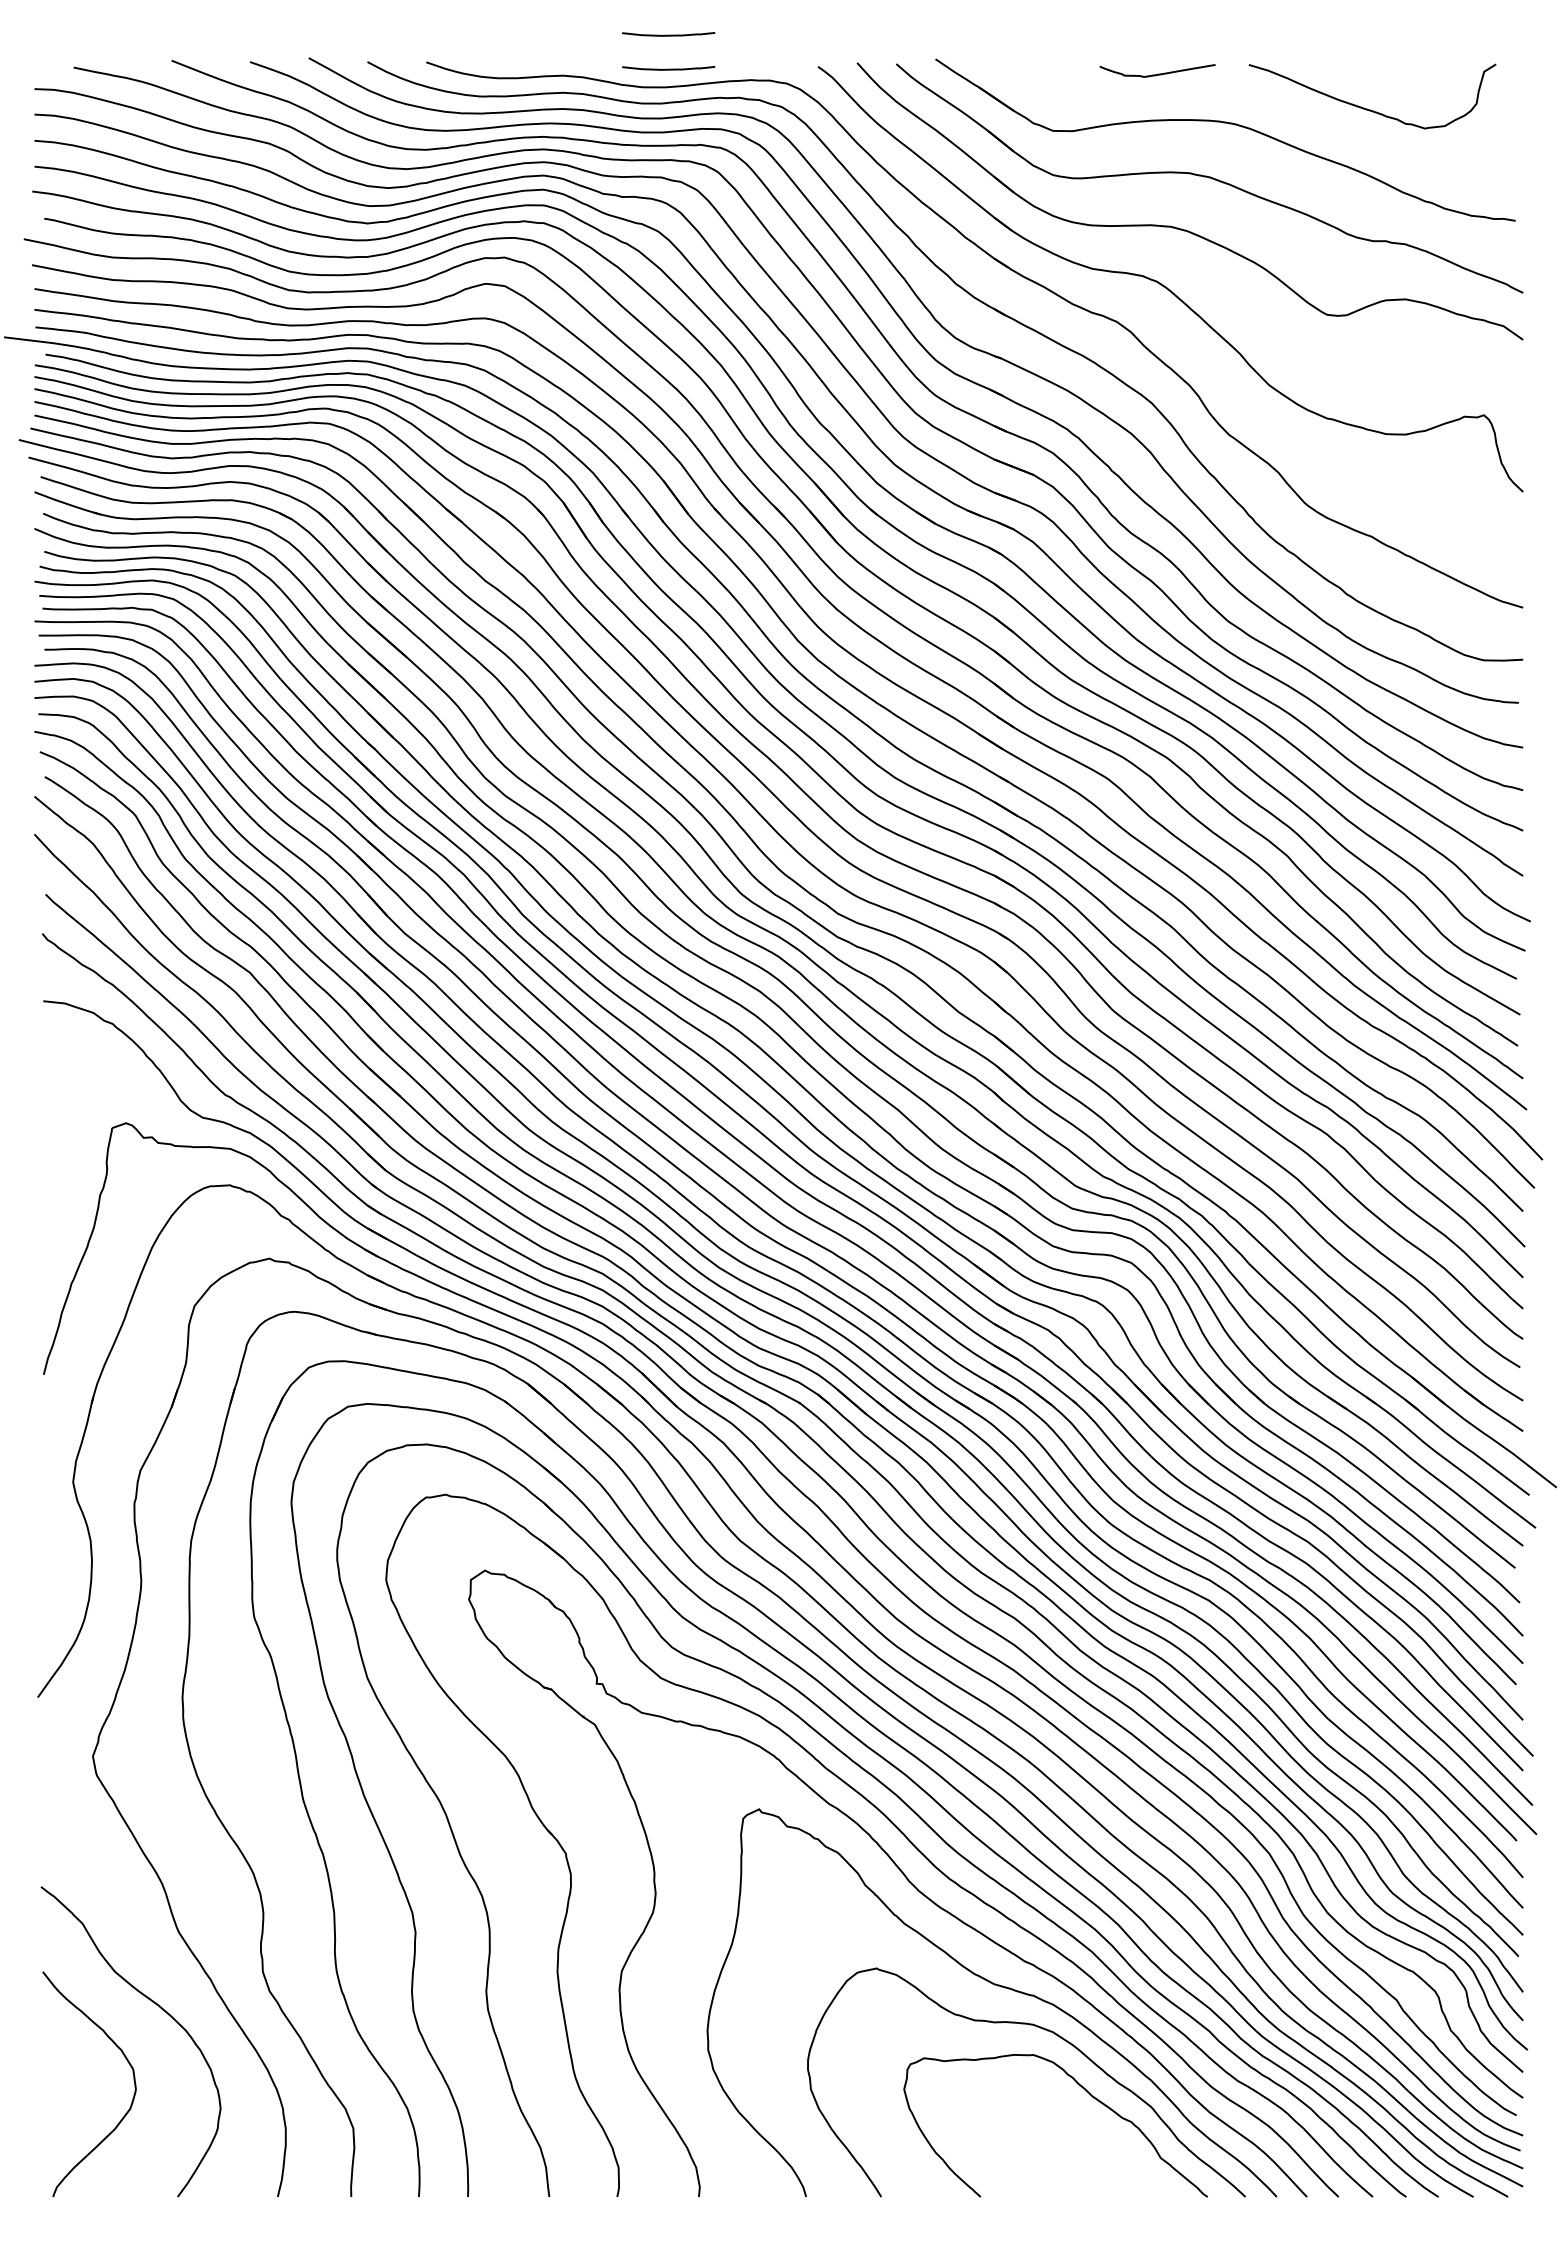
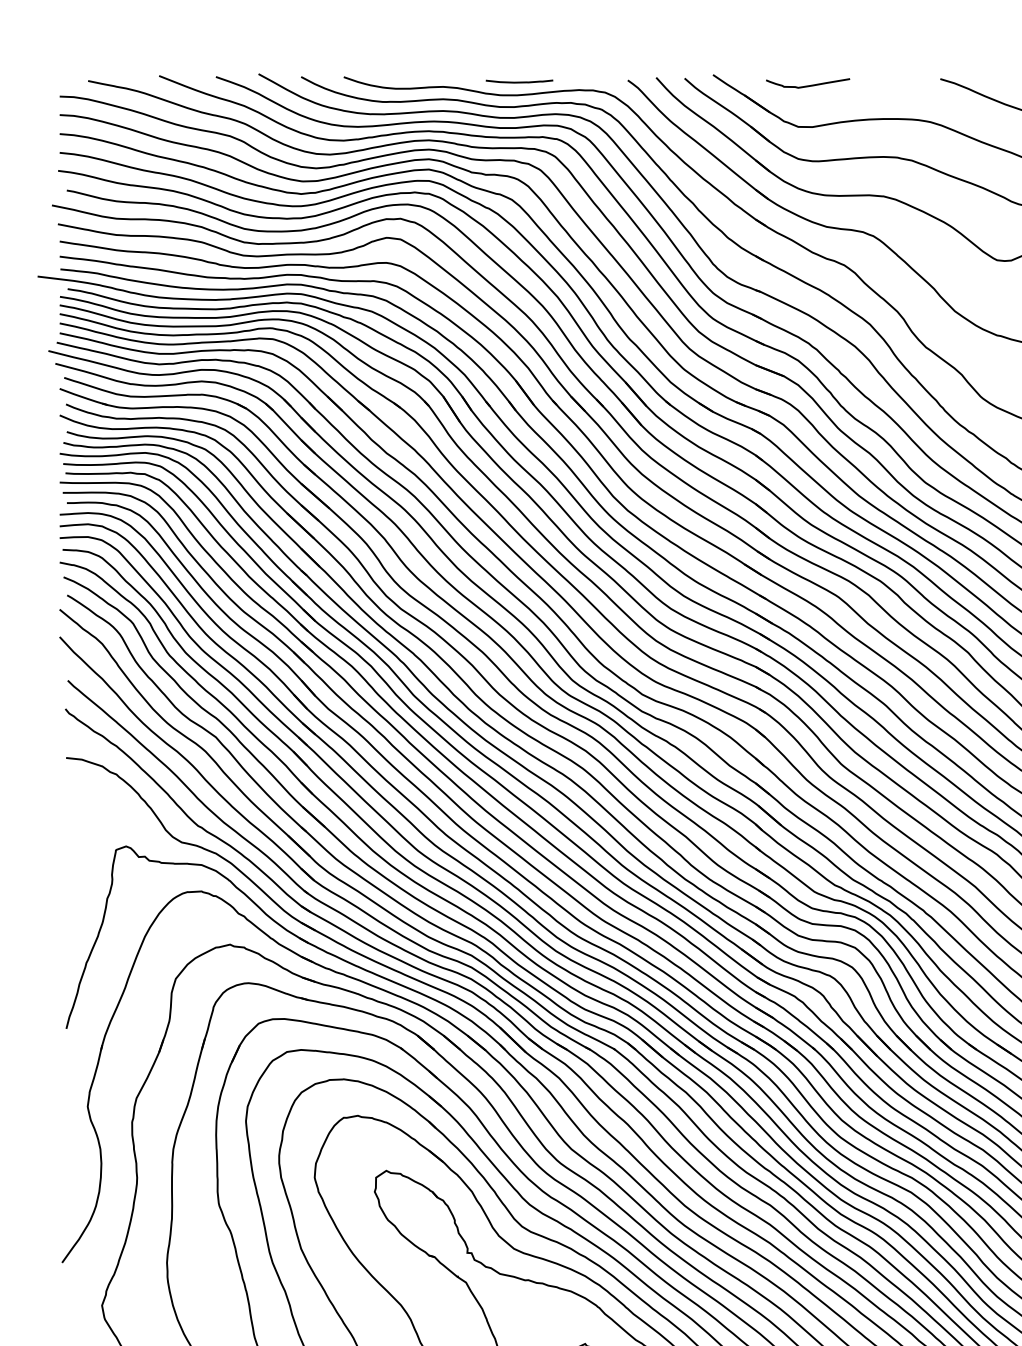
curve: (668, 34) -> (519, 57), removed
curve: (1158, 73) -> (808, 85), moved

